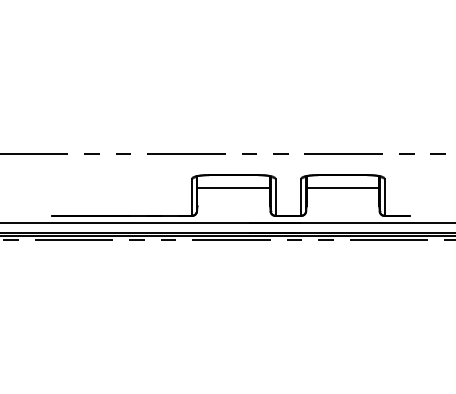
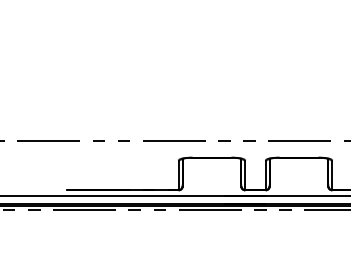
line: (233, 188) -> (211, 168), removed
line: (342, 188) -> (298, 168), removed

